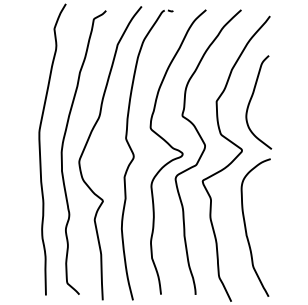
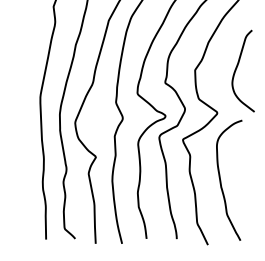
curve: (252, 98) -> (237, 67), moved

